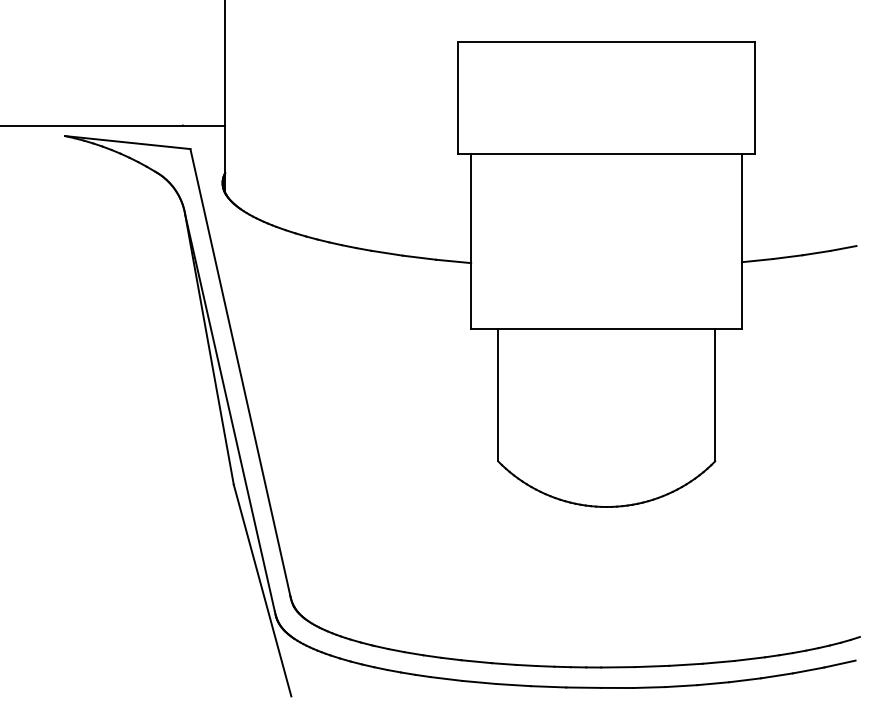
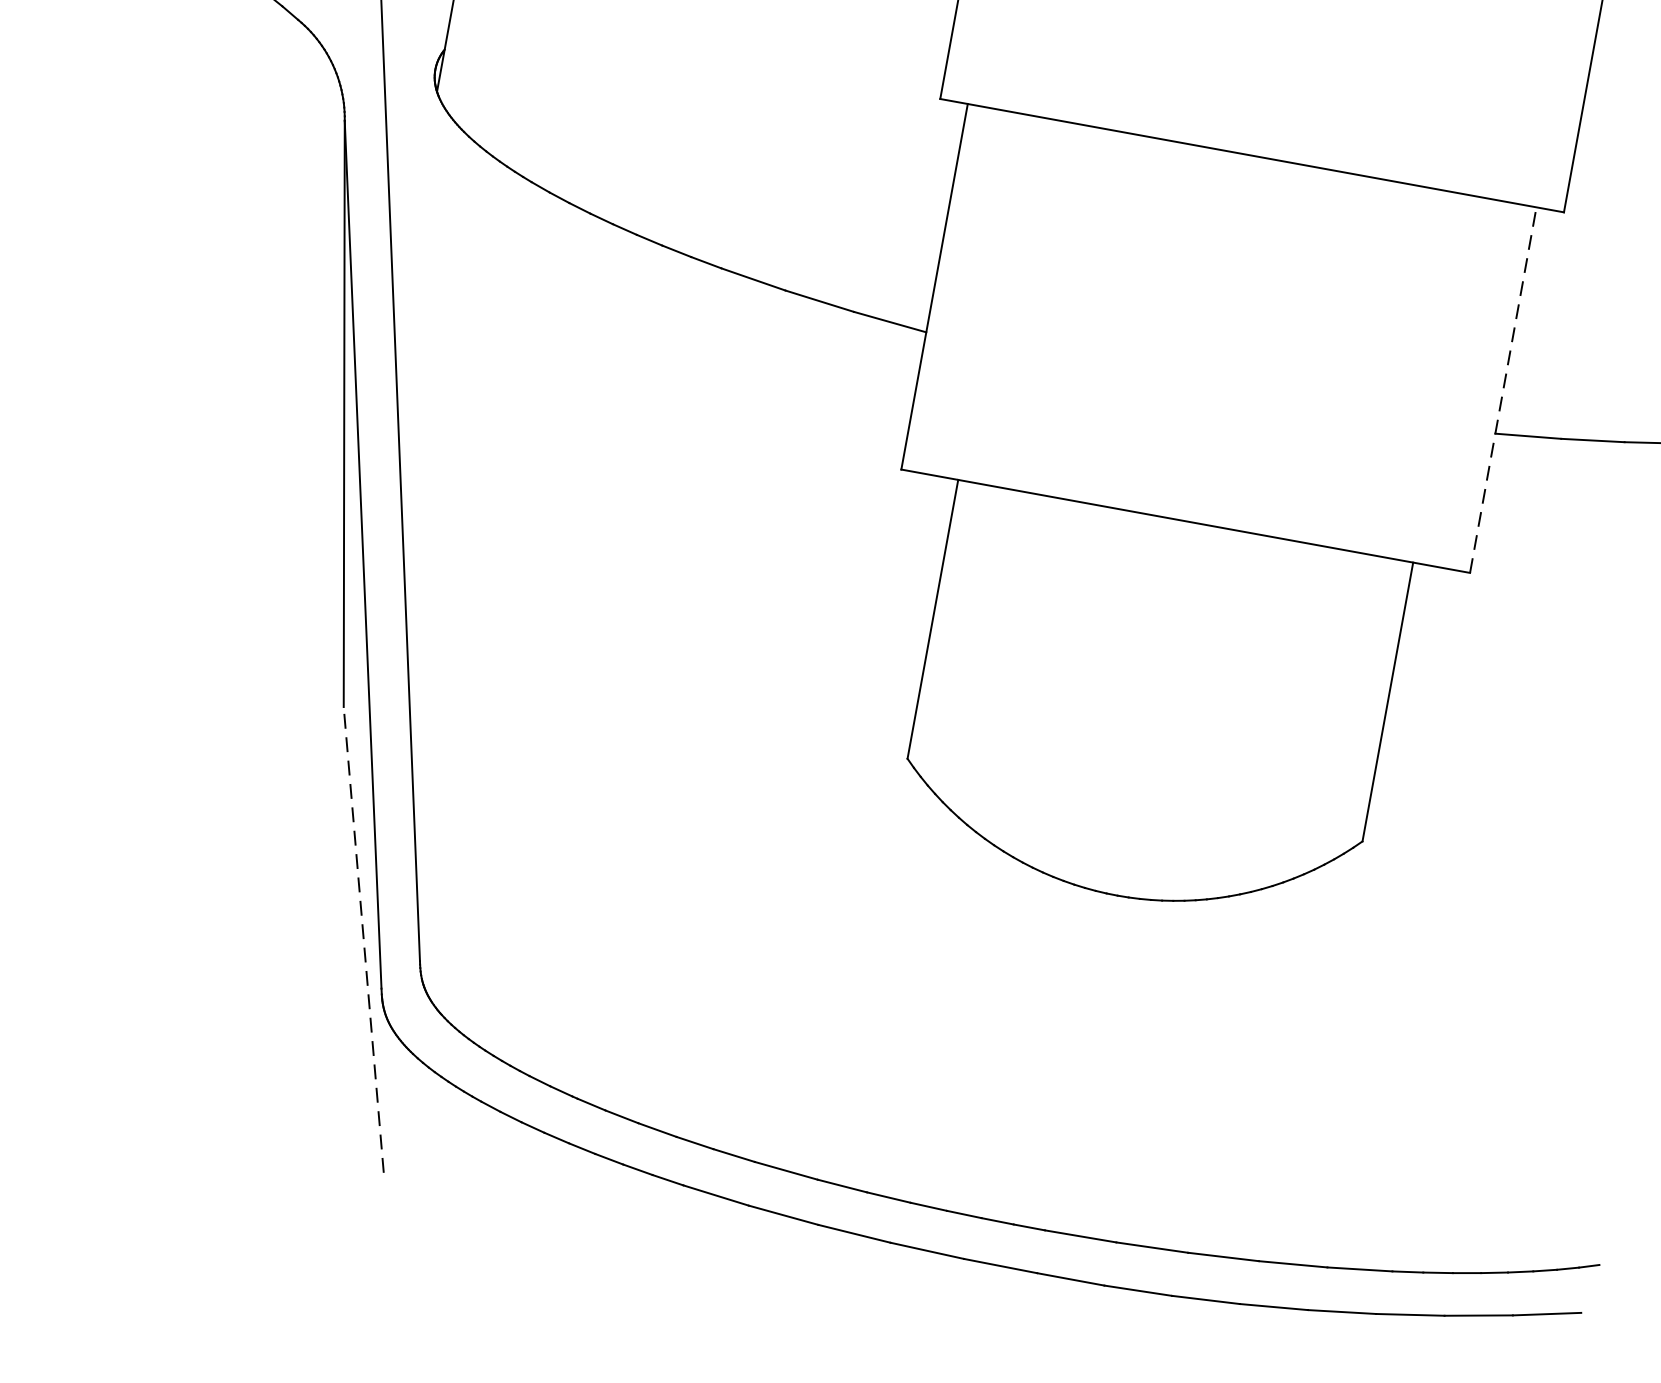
line: (742, 240) -> (1504, 388), solid -> dashed
line: (262, 590) -> (363, 939), solid -> dashed

